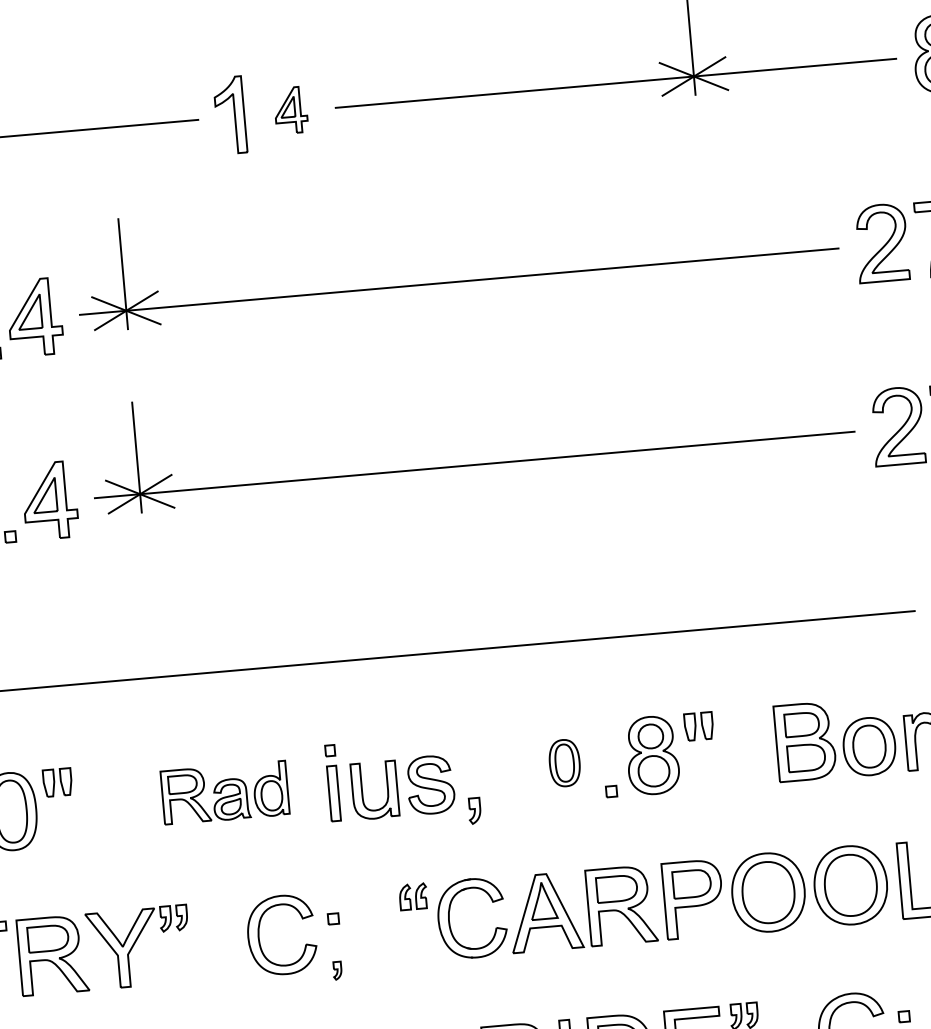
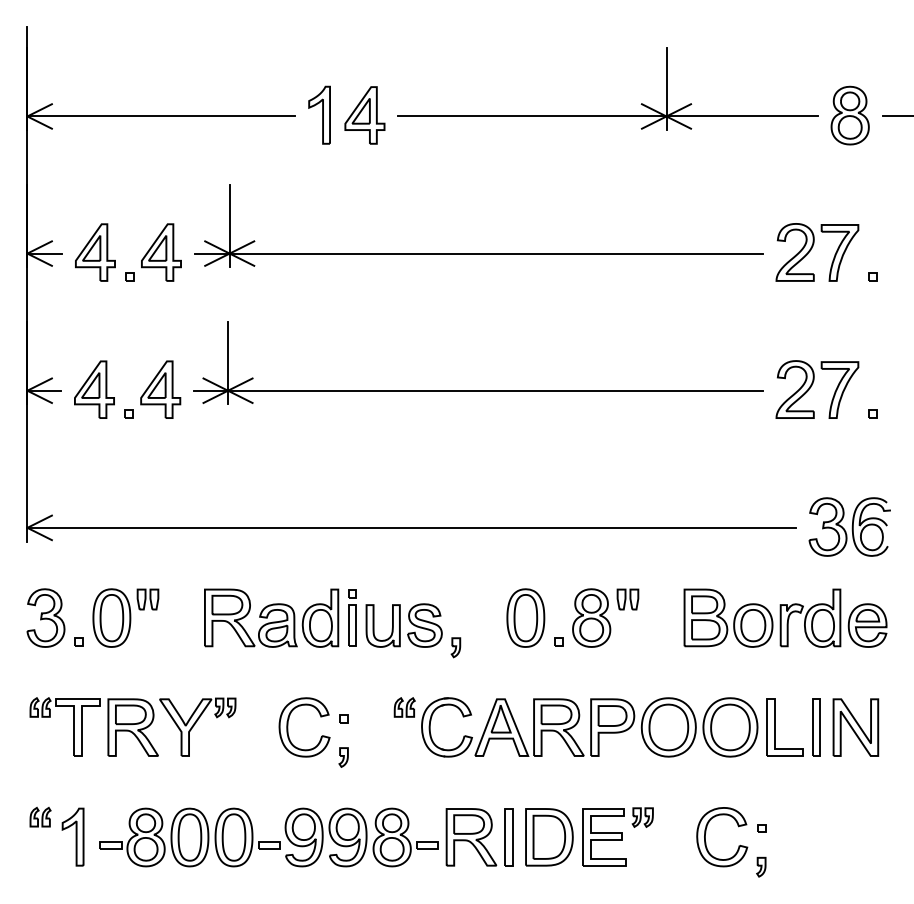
part: (290, 110) -> (364, 115), size x1.67
part: (564, 762) -> (525, 617), size x1.67
part: (224, 792) -> (271, 617), size x1.43
part: (337, 970) -> (343, 757), size x1.43

